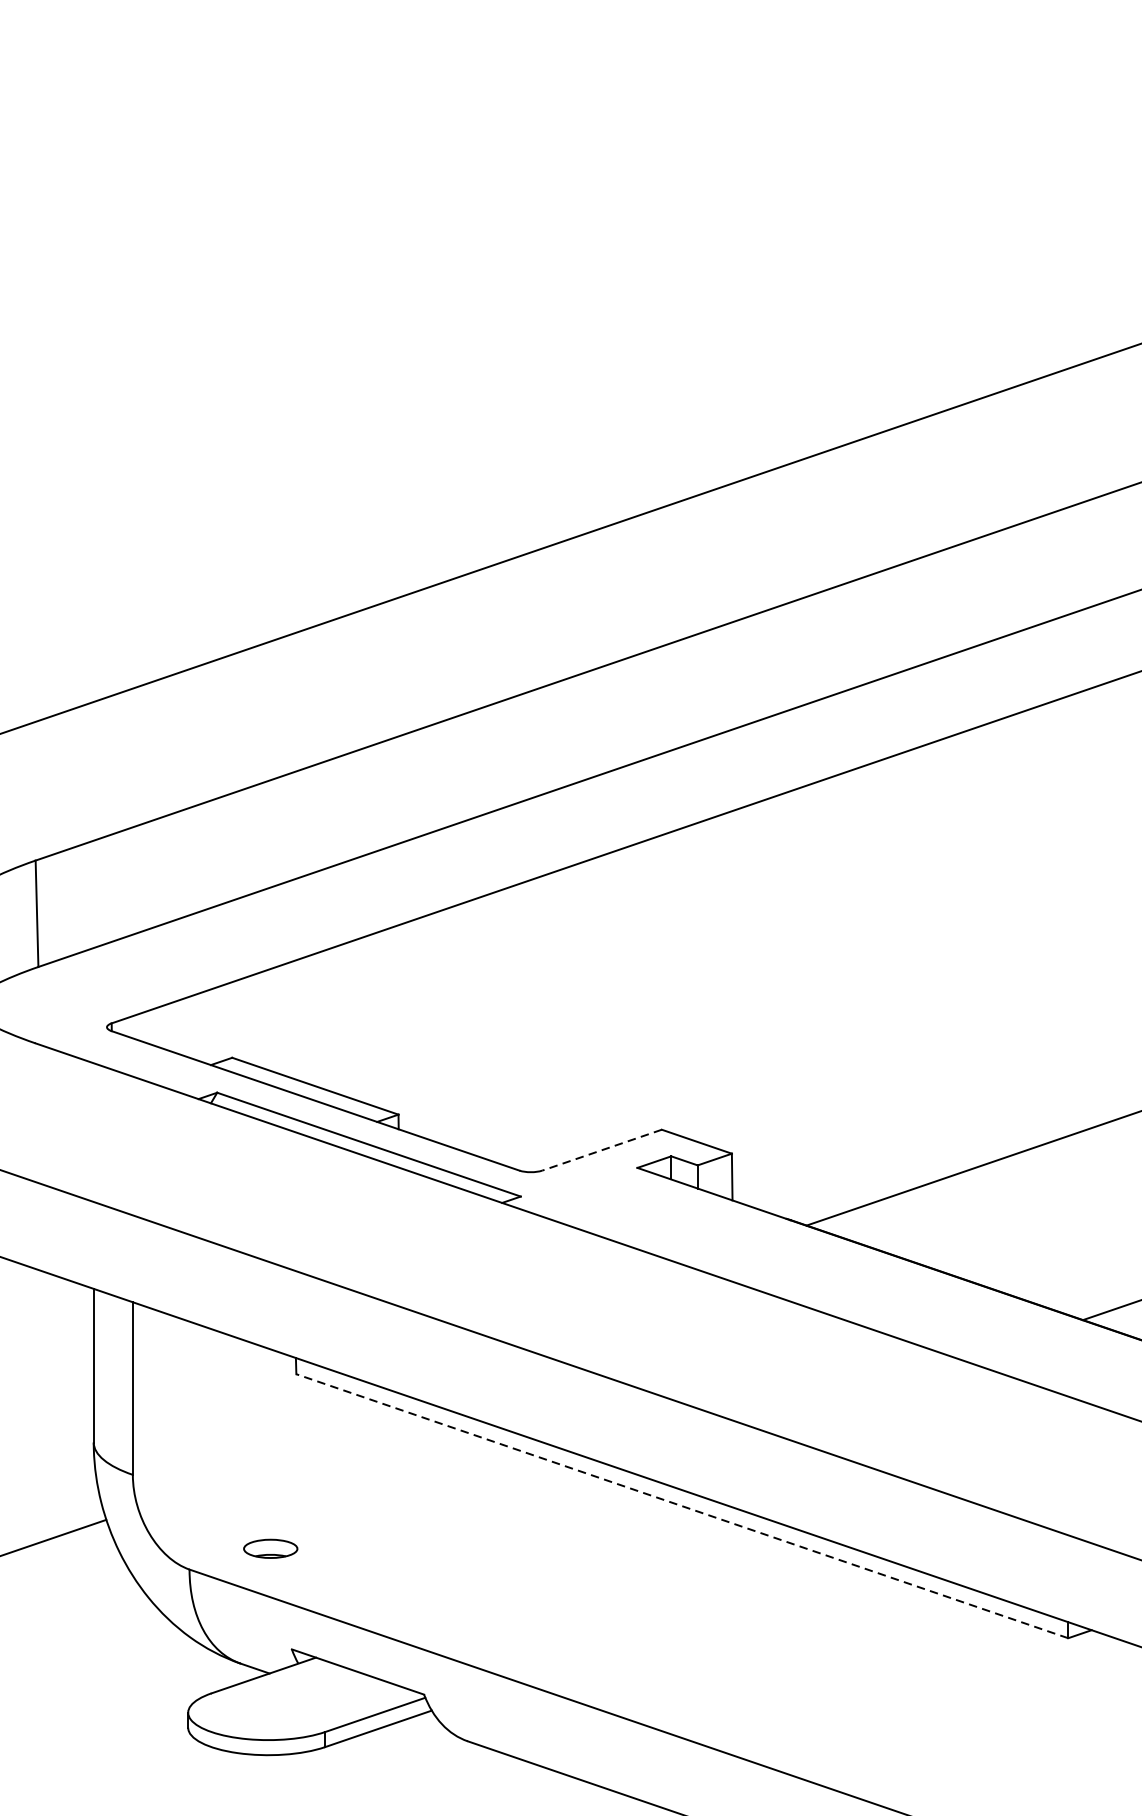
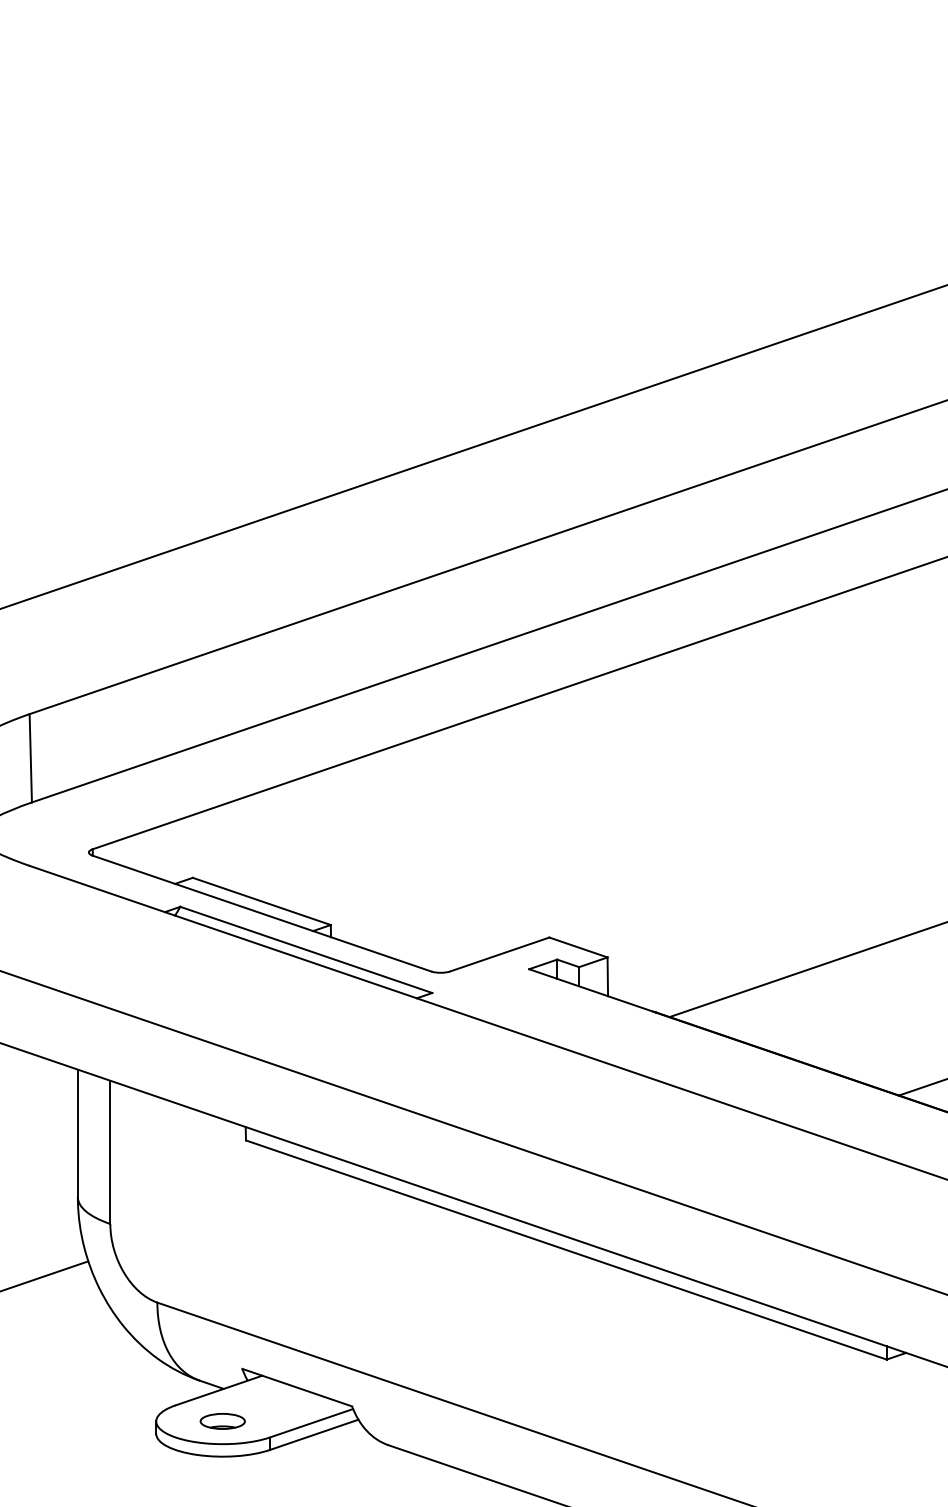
line: (601, 1150) -> (499, 954), dashed -> solid
line: (682, 1506) -> (566, 1250), dashed -> solid
part: (270, 1548) -> (222, 1421), moved

